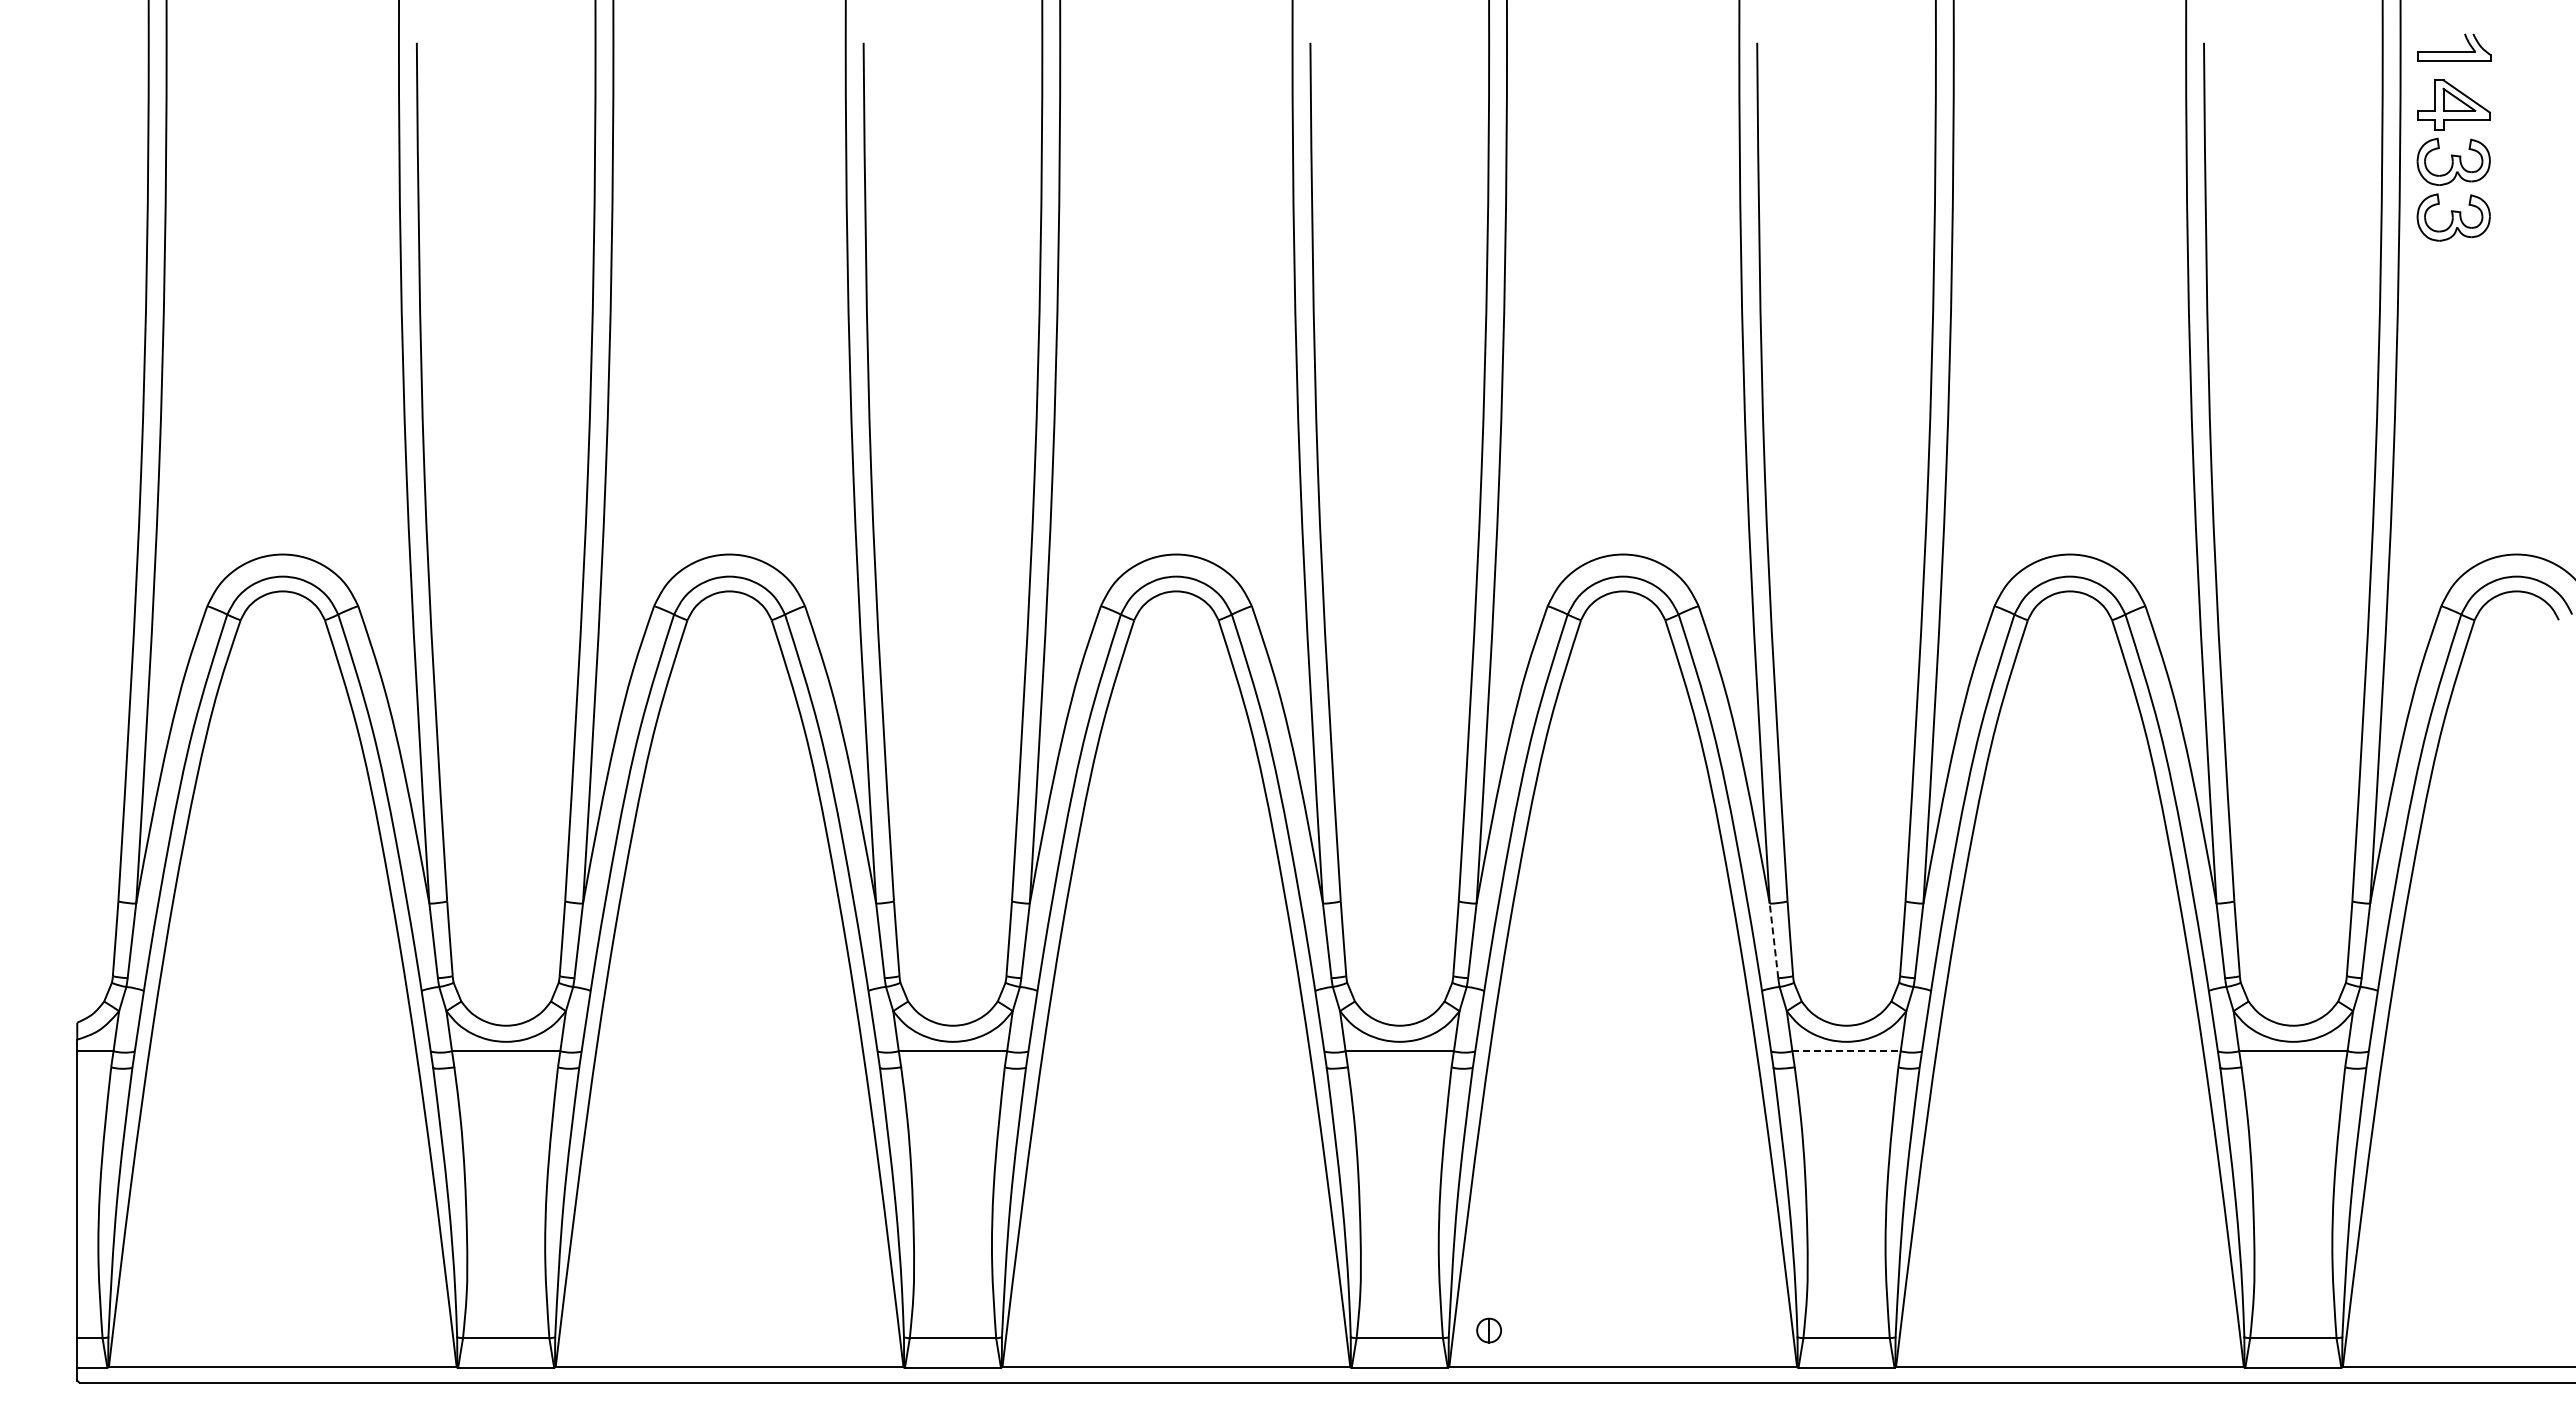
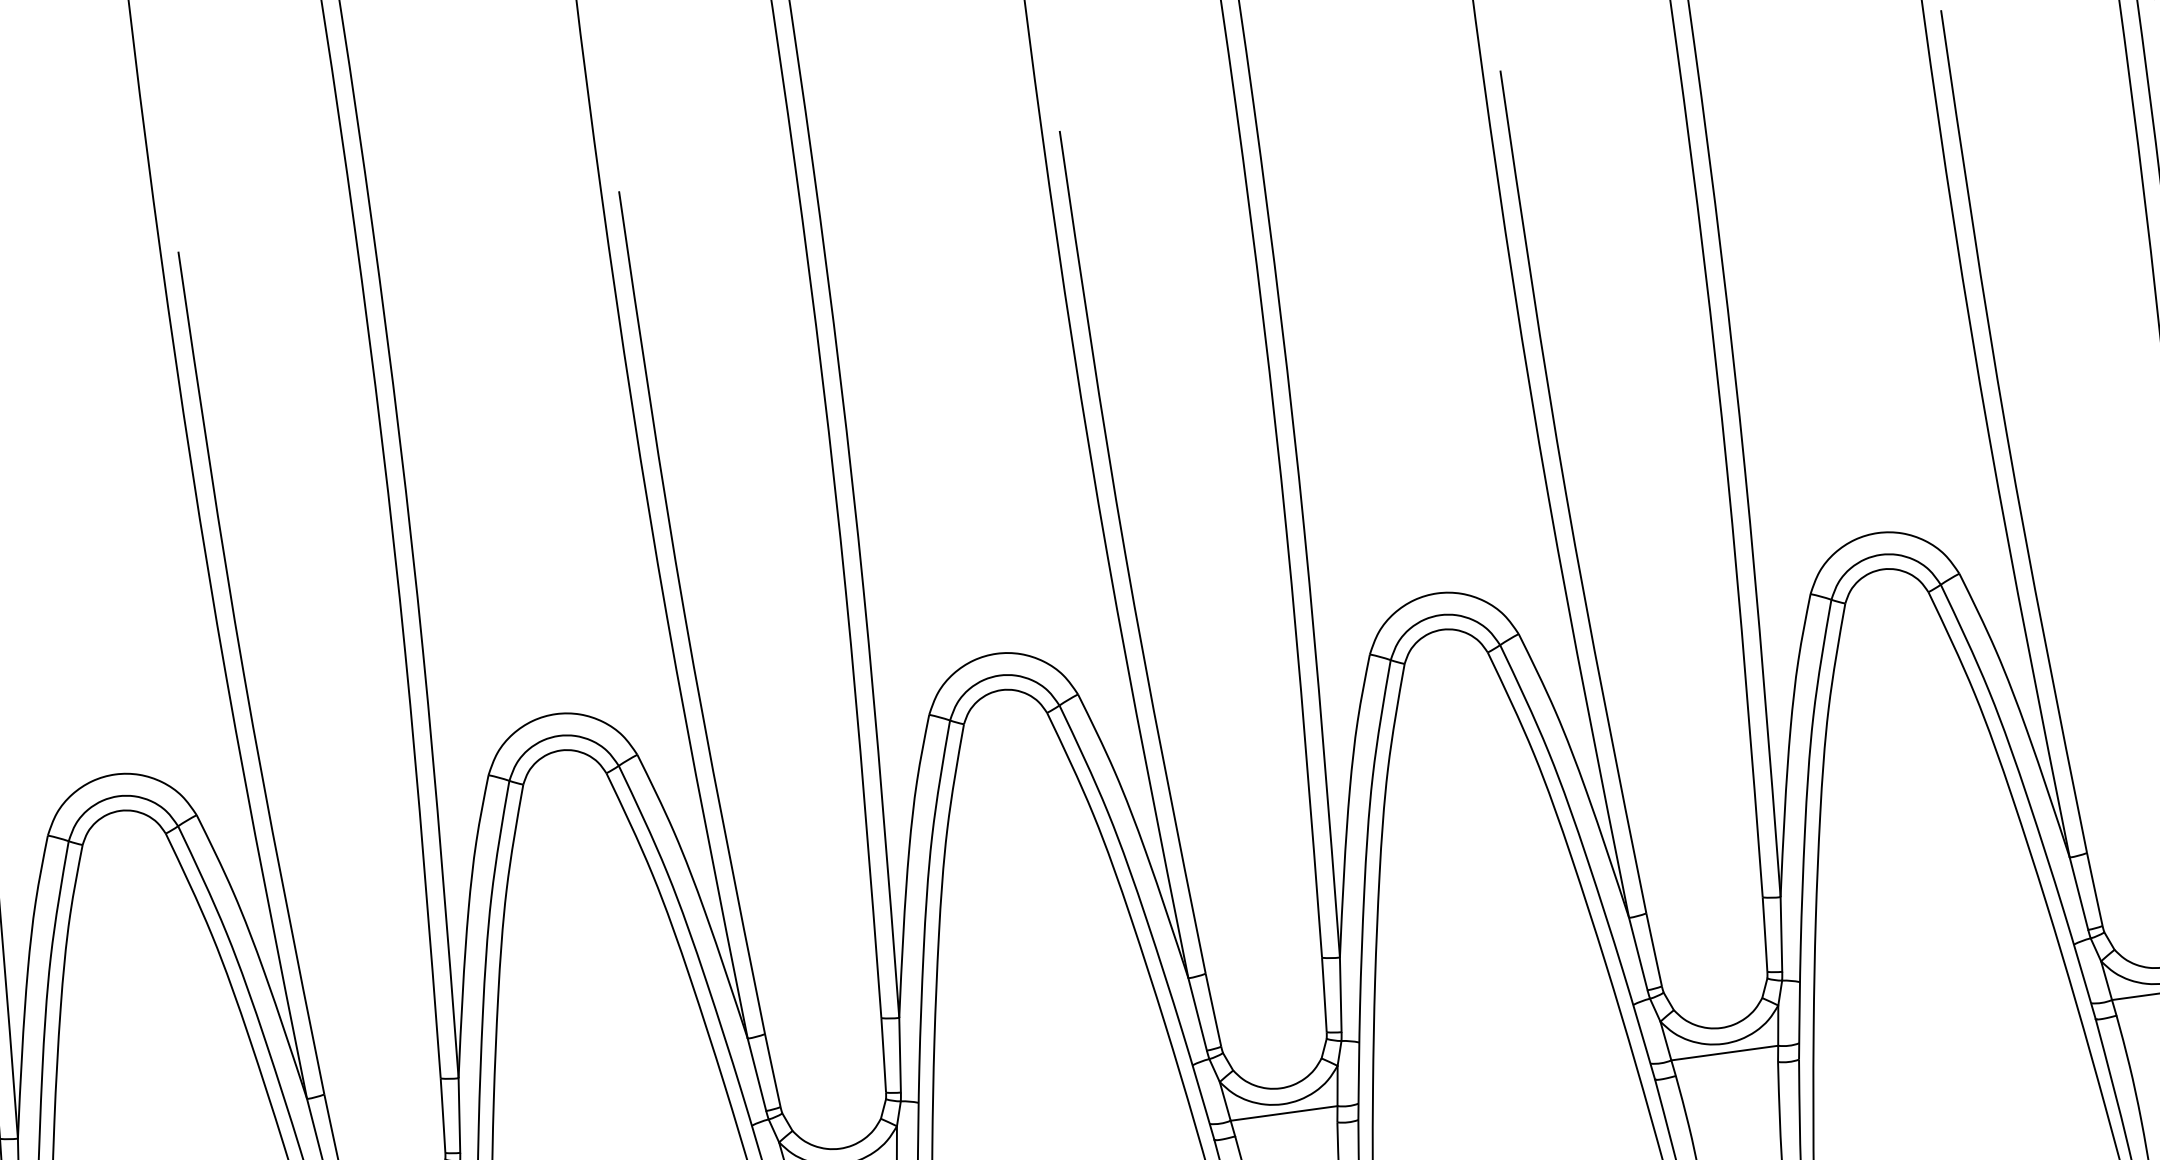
line: (1773, 940) -> (1637, 953), dashed -> solid
line: (1847, 1051) -> (1725, 1053), dashed -> solid

